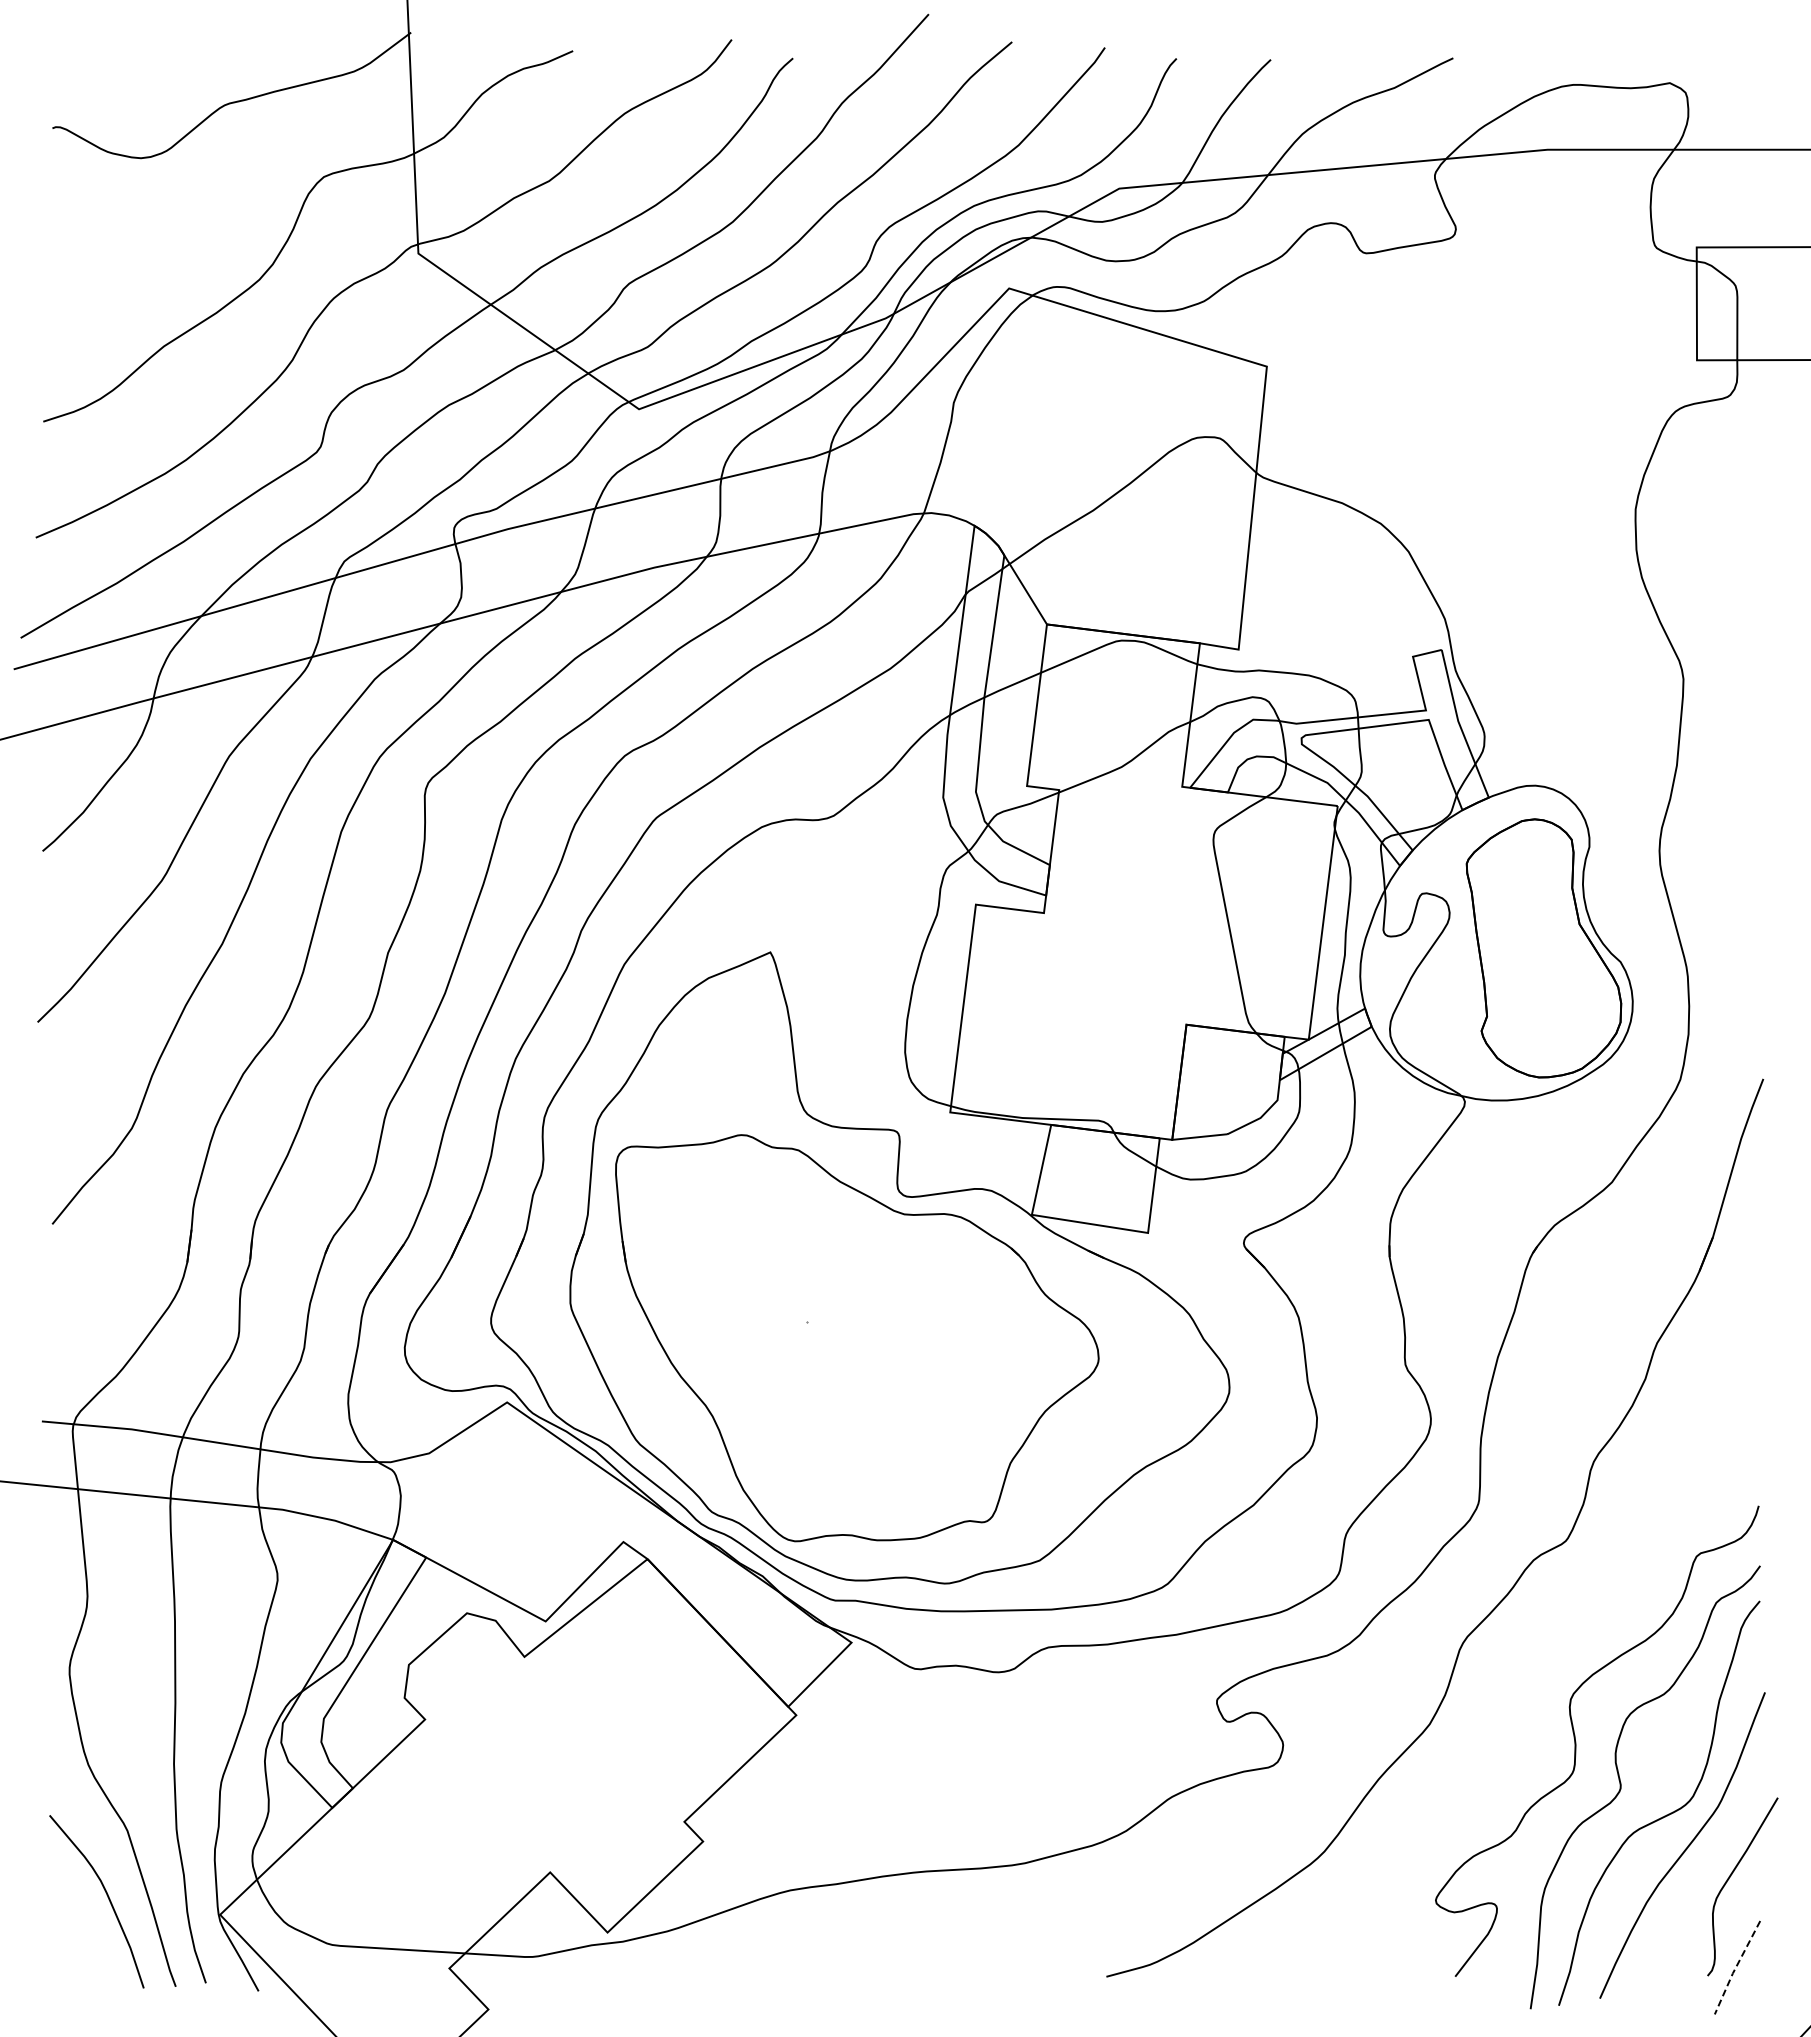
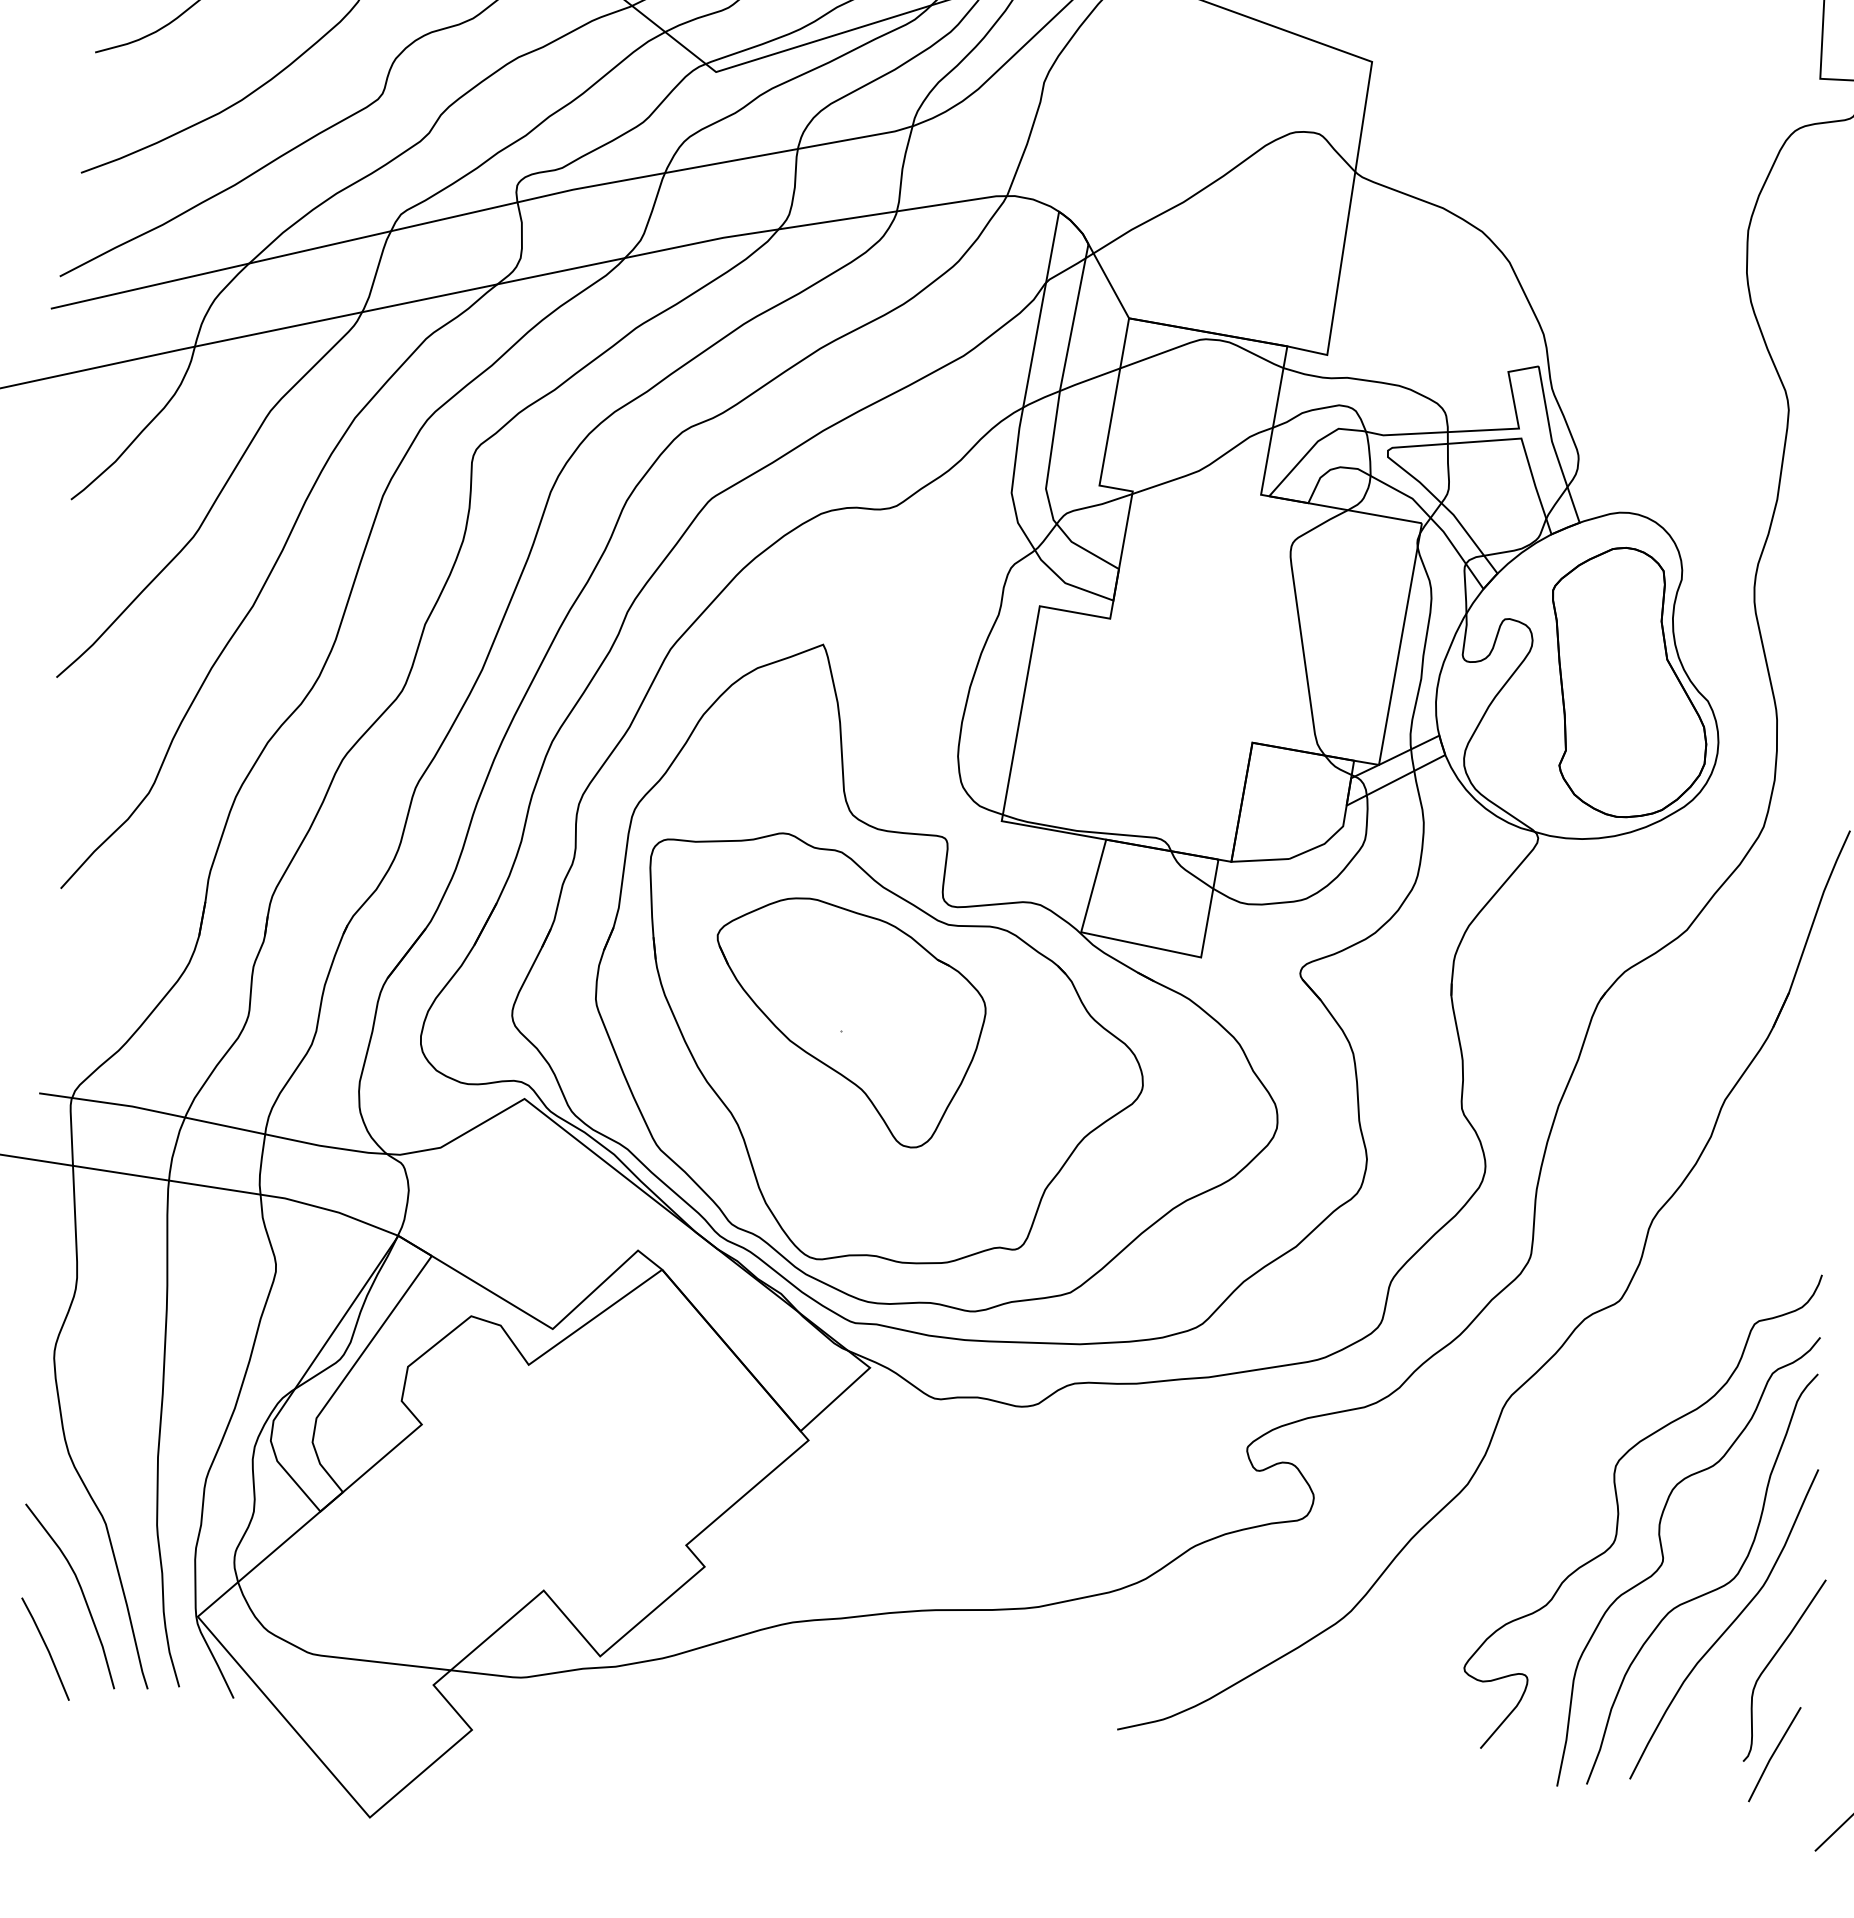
part: (814, 1312) -> (849, 1022), added
line: (76, 1952) -> (46, 1648), added
line: (1736, 1967) -> (1773, 1754), dashed -> solid

